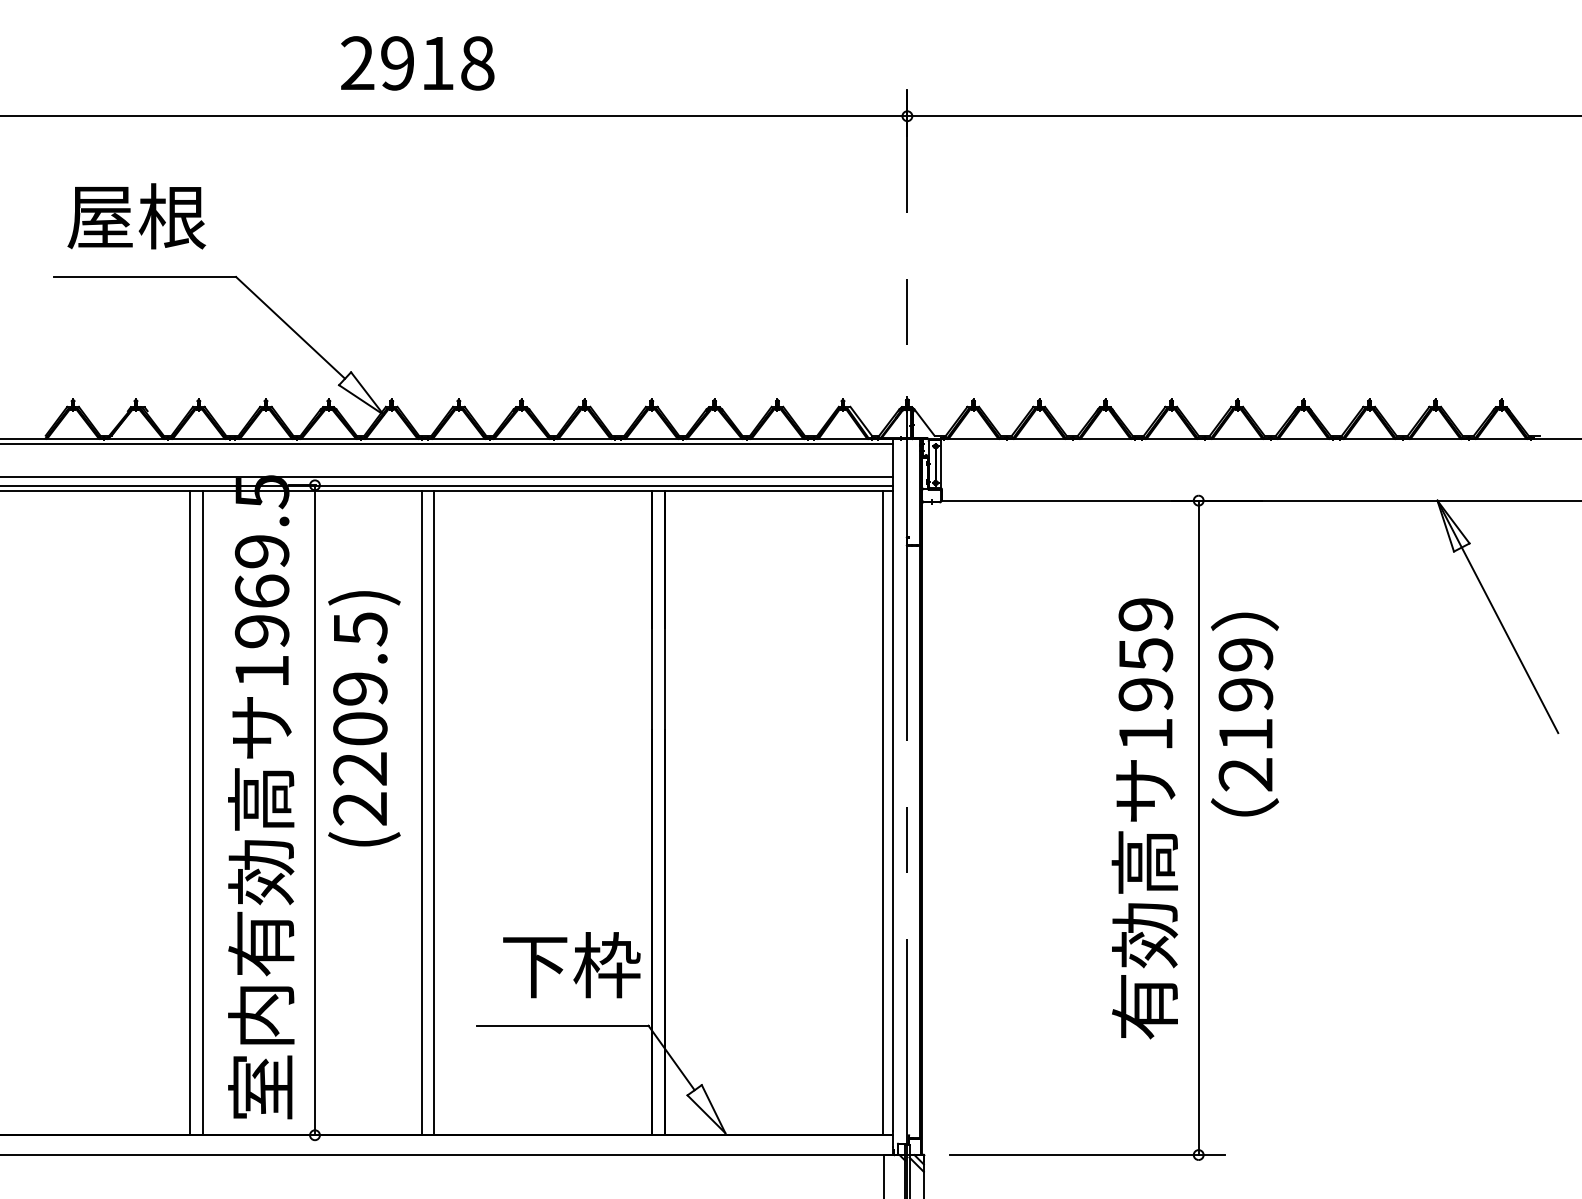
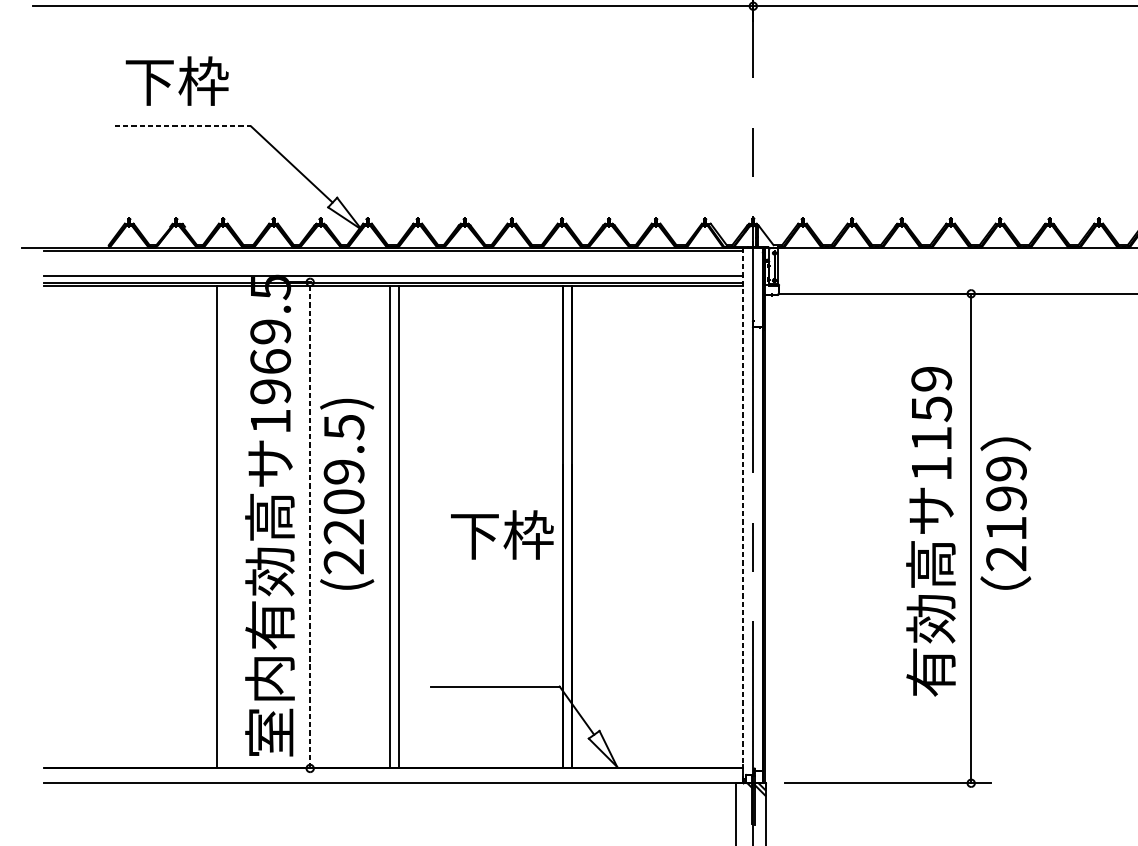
text: (136, 216) -> (176, 81), 屋根 -> 下枠
line: (145, 276) -> (183, 126), solid -> dashed
text: (1145, 694) -> (931, 438), 1959 -> 1159
text: (1244, 714) -> (1005, 513), moved
text: (364, 718) -> (347, 494), moved
line: (893, 784) -> (742, 506), solid -> dashed
line: (314, 810) -> (309, 525), solid -> dashed
line: (202, 812) -> (226, 527), removed
line: (883, 812) -> (735, 527), removed
text: (571, 965) -> (502, 535), moved

